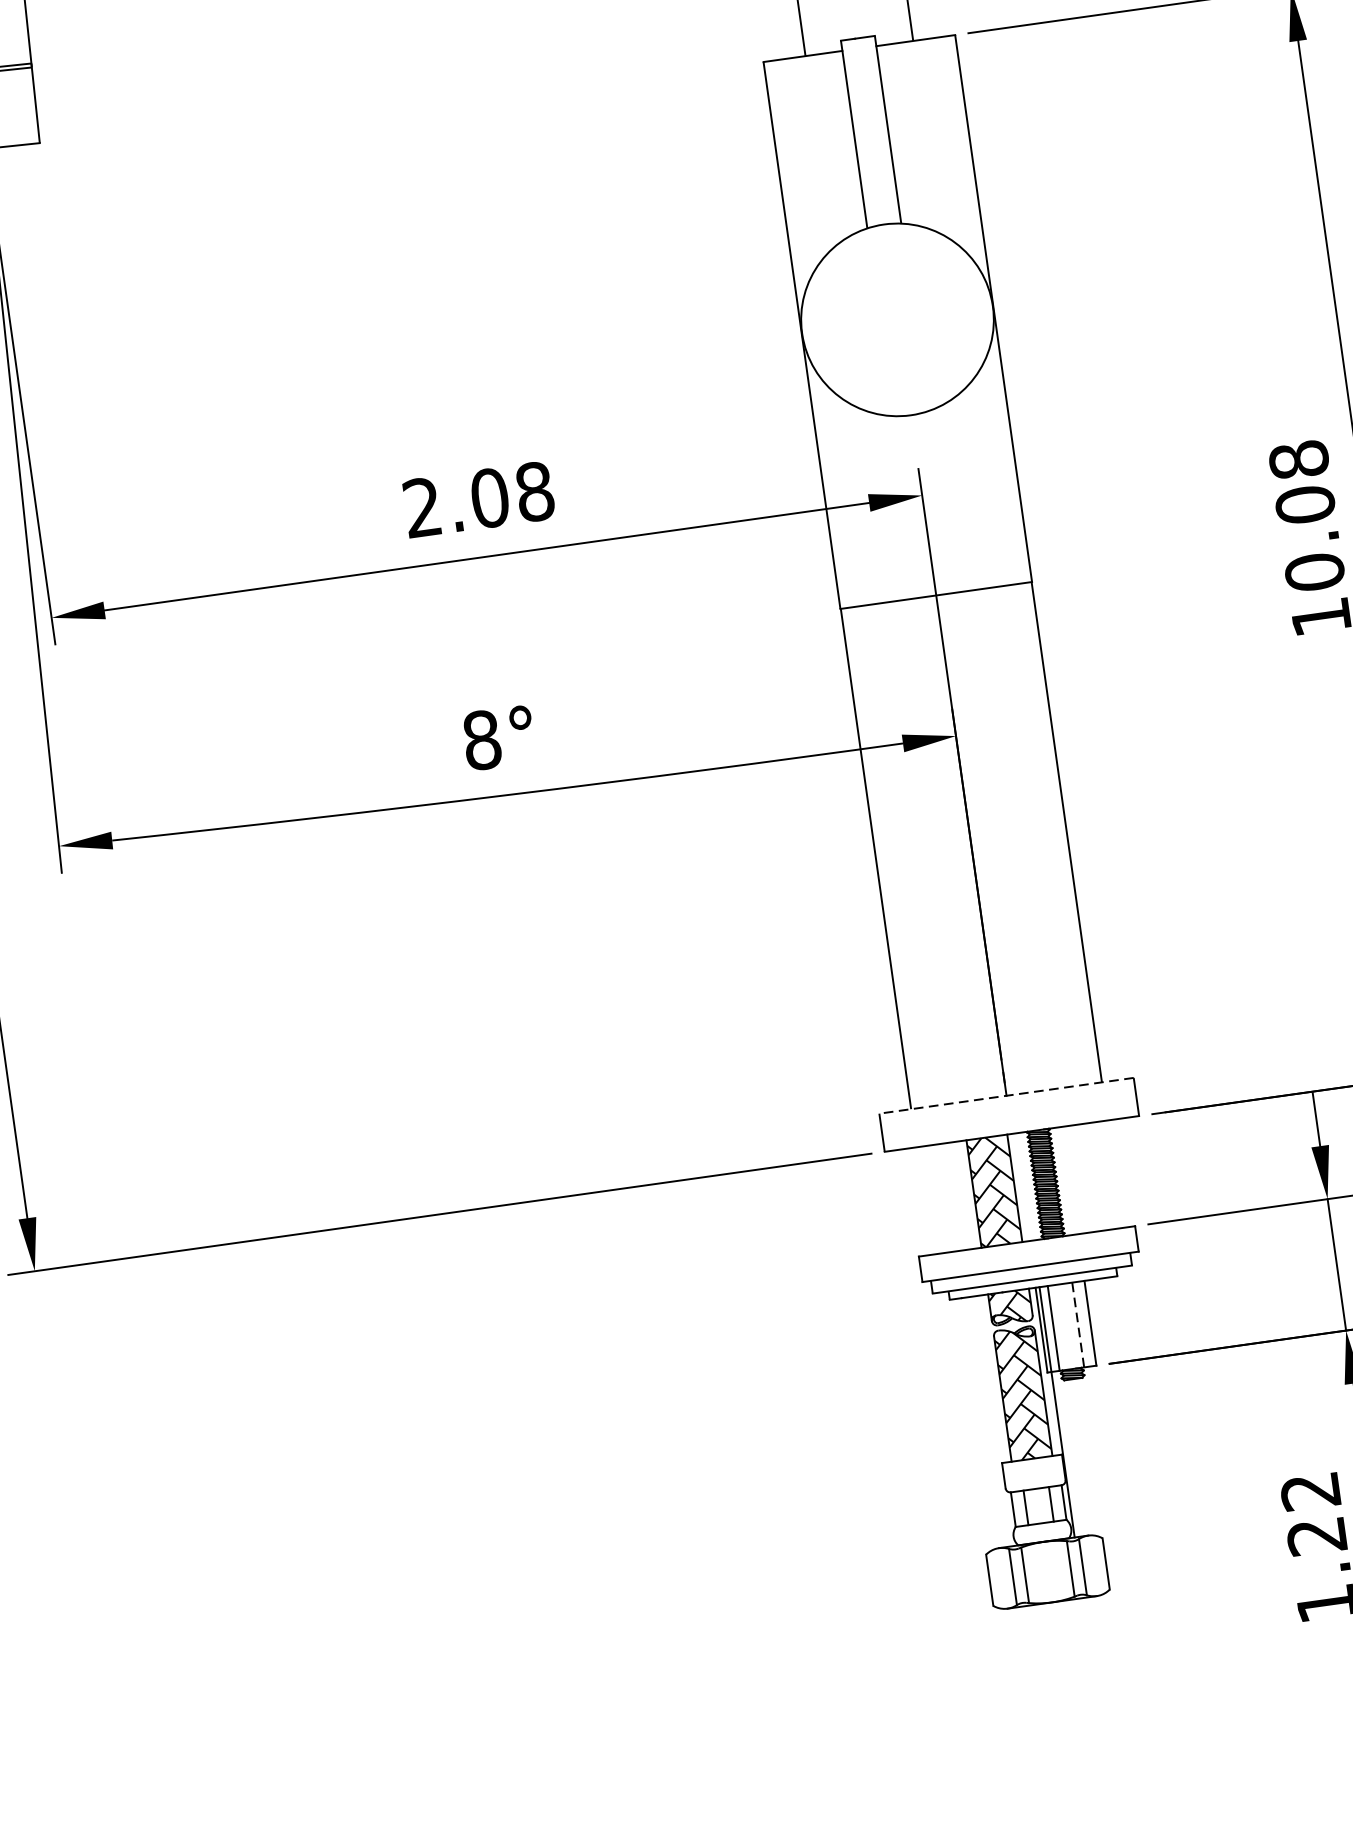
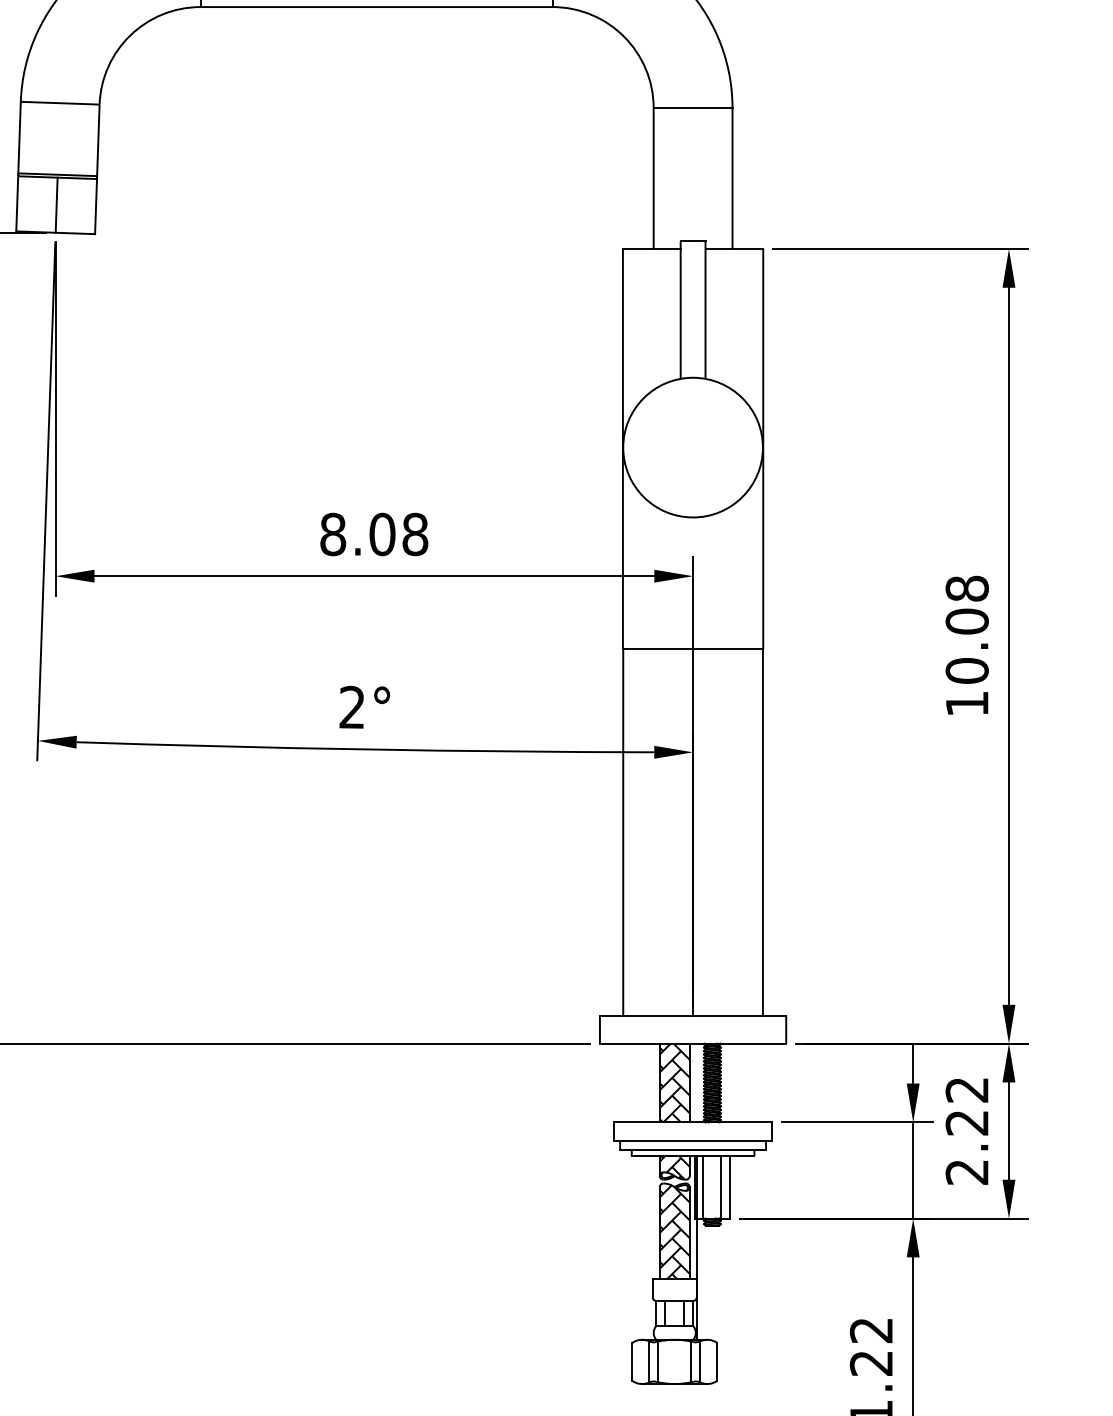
text: (423, 507) -> (333, 534), 2.08 -> 8.08
text: (482, 740) -> (352, 707), 8° -> 2°
line: (1005, 1095) -> (692, 1015), dashed -> solid
line: (1078, 1326) -> (721, 1188), dashed -> solid

